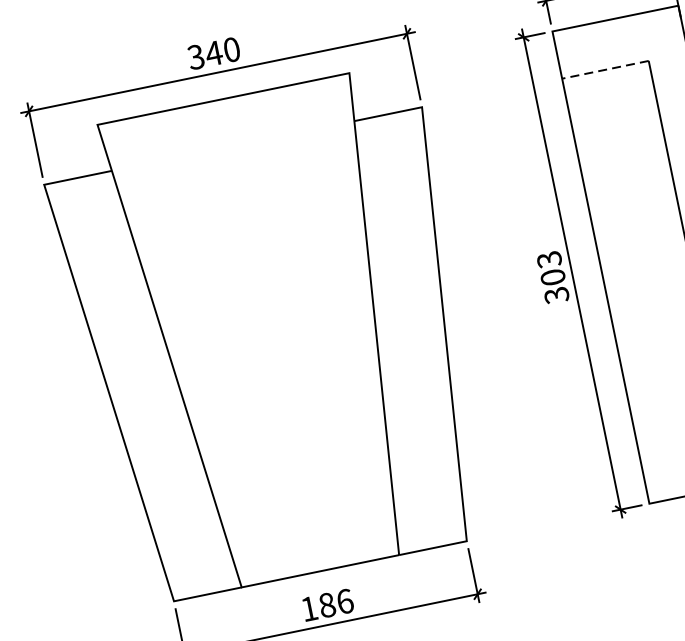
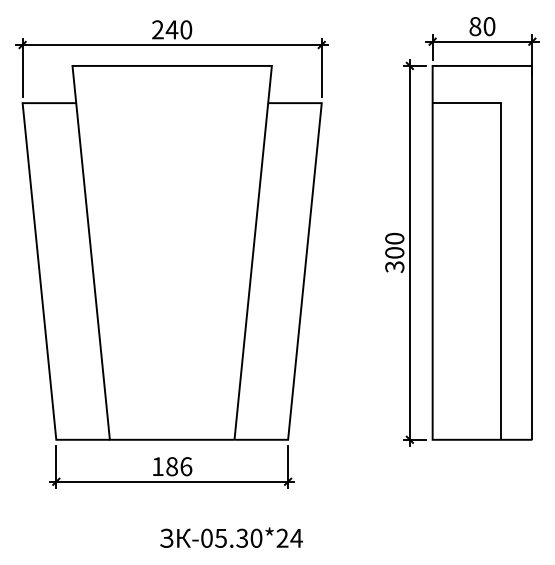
text: (195, 56) -> (157, 29), 340 -> 240
line: (604, 70) -> (466, 103), dashed -> solid
text: (549, 259) -> (394, 238), 303 -> 300

